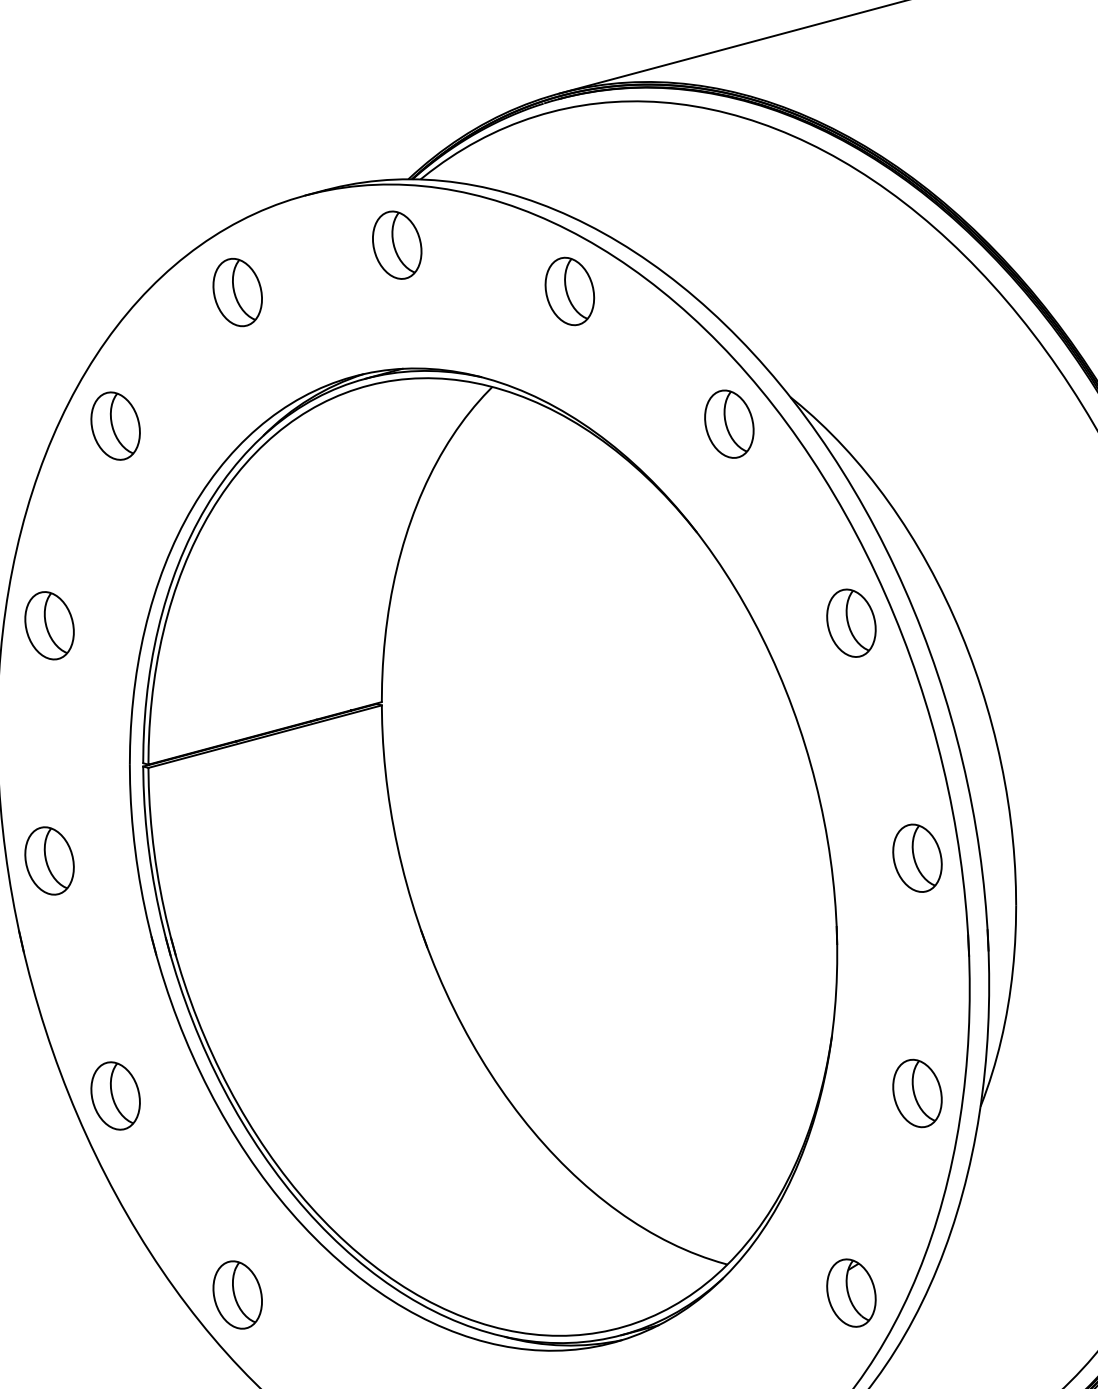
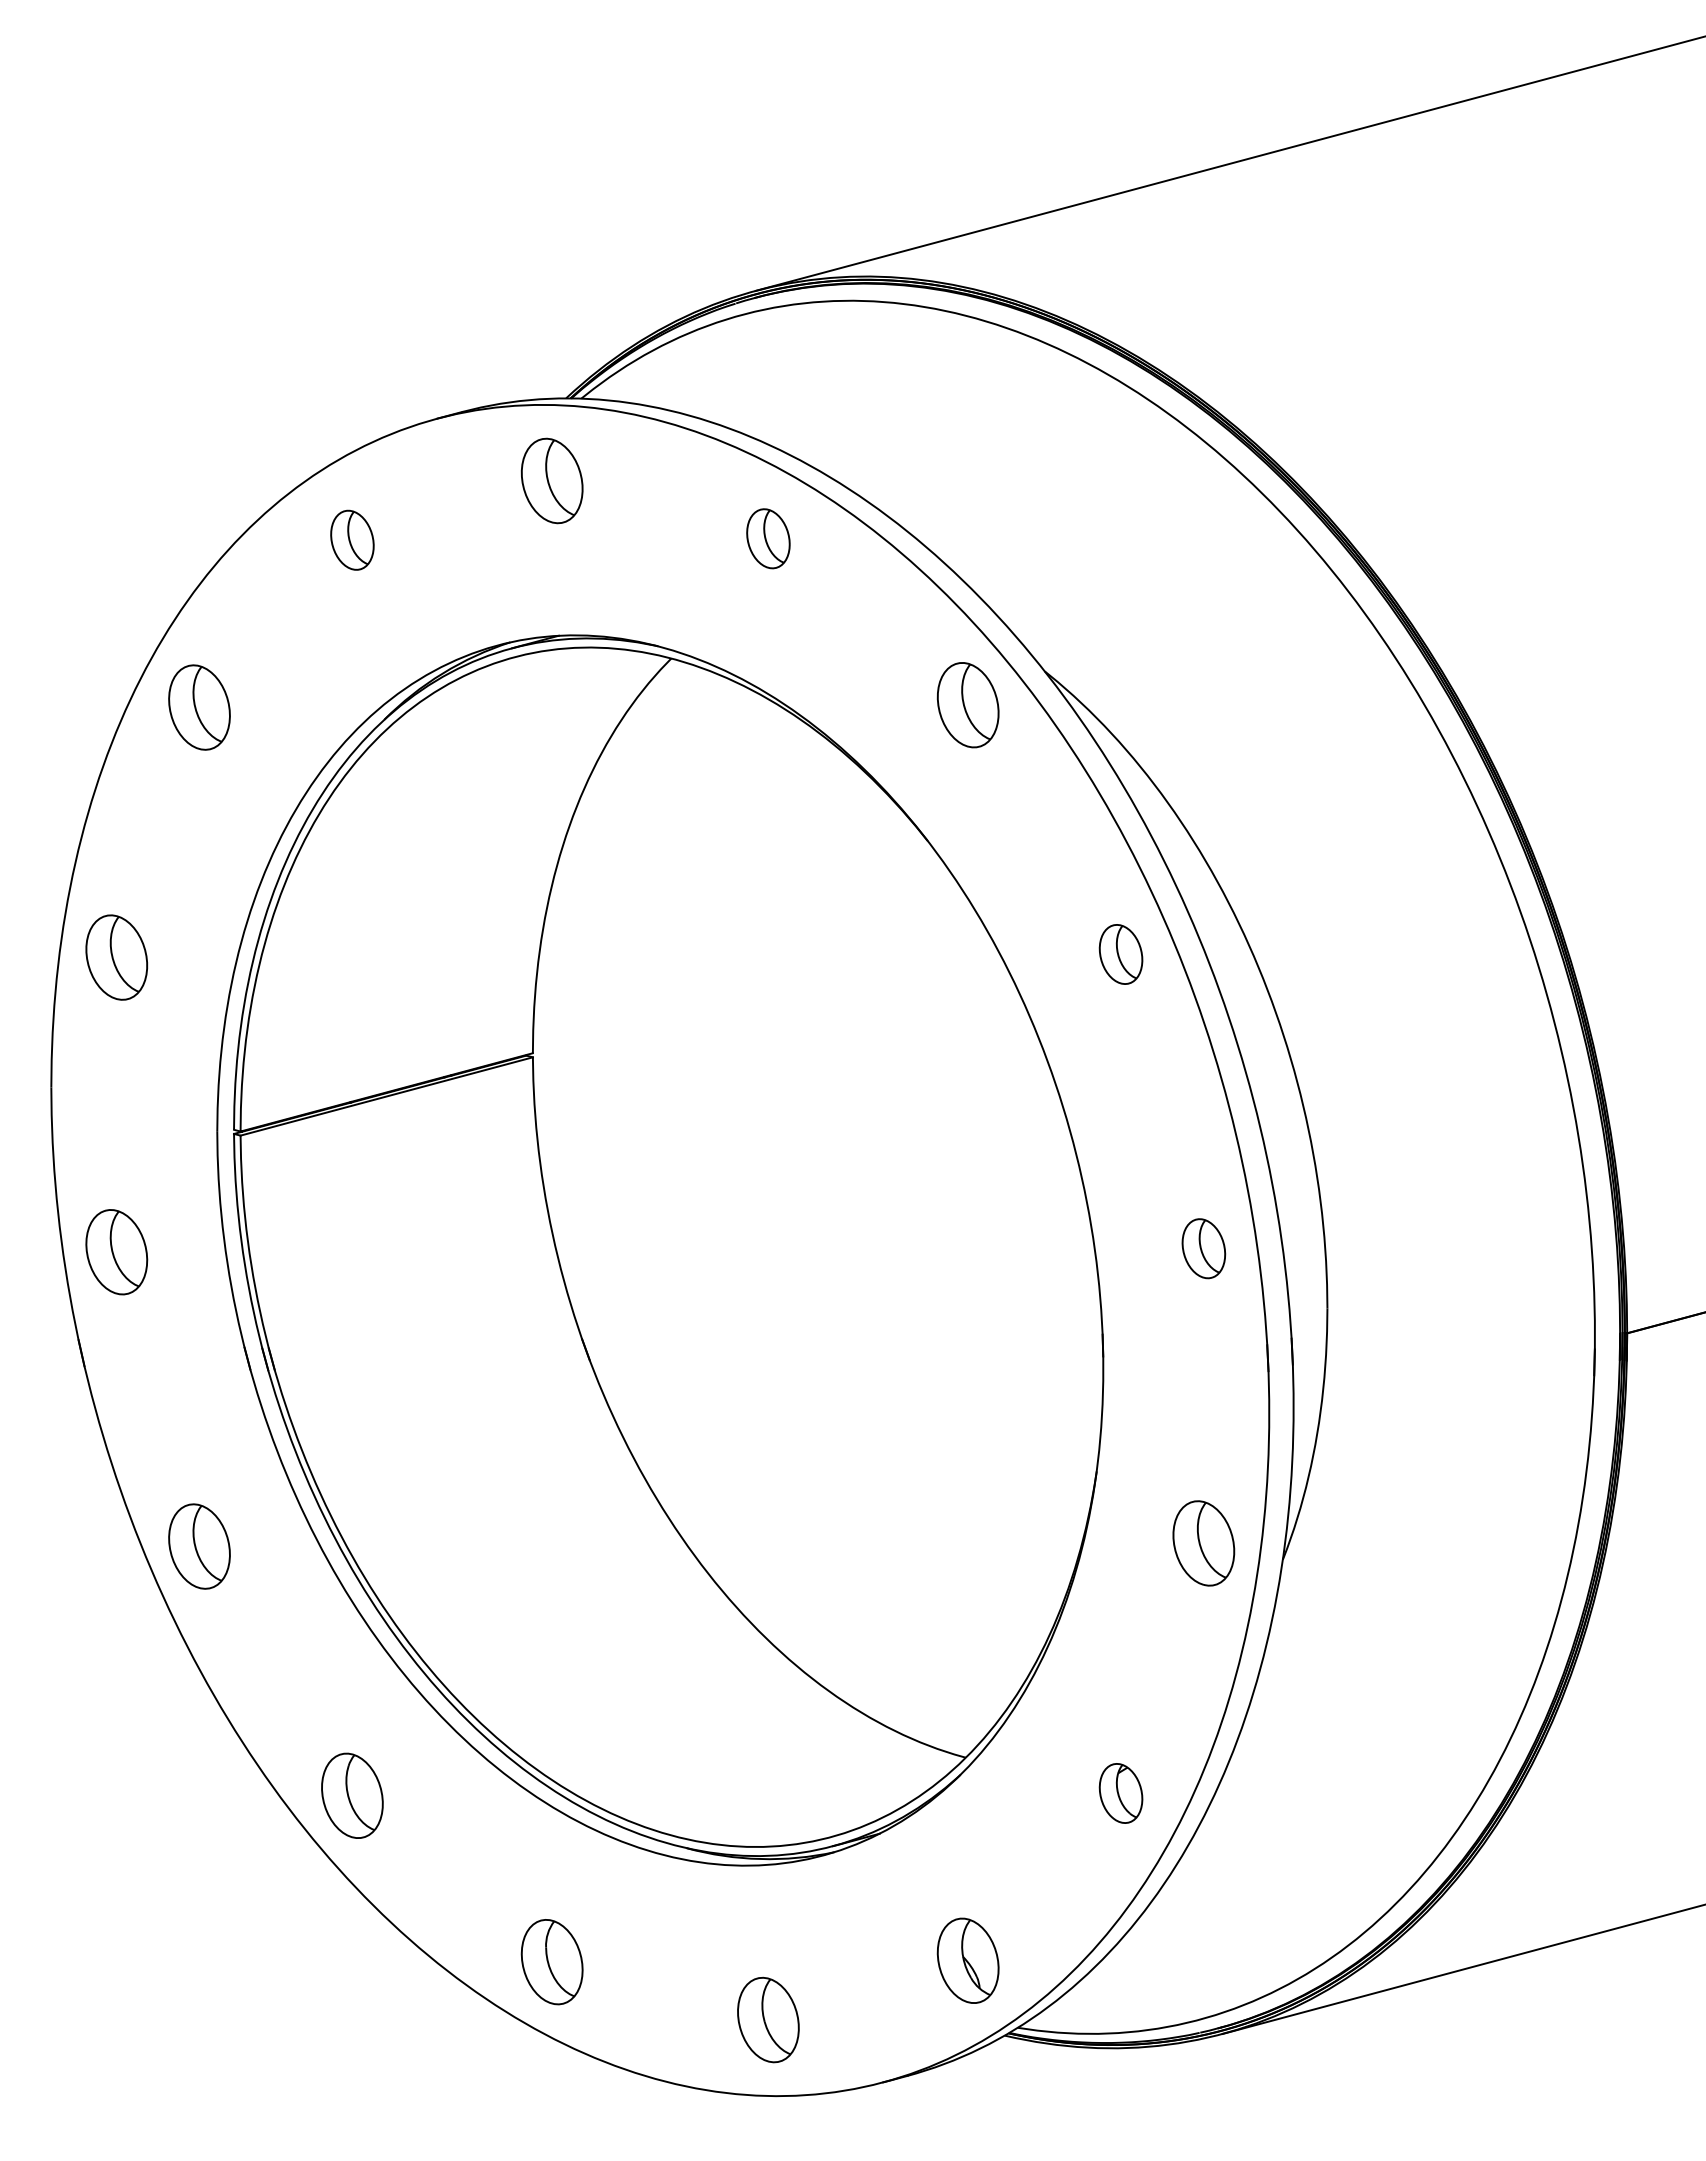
part: (569, 291) -> (768, 538), size x0.7
part: (237, 292) -> (352, 540), size x0.7
part: (850, 623) -> (1120, 954), size x0.7
part: (917, 858) -> (1203, 1248), size x0.7
part: (850, 1293) -> (1120, 1793), size x0.7

